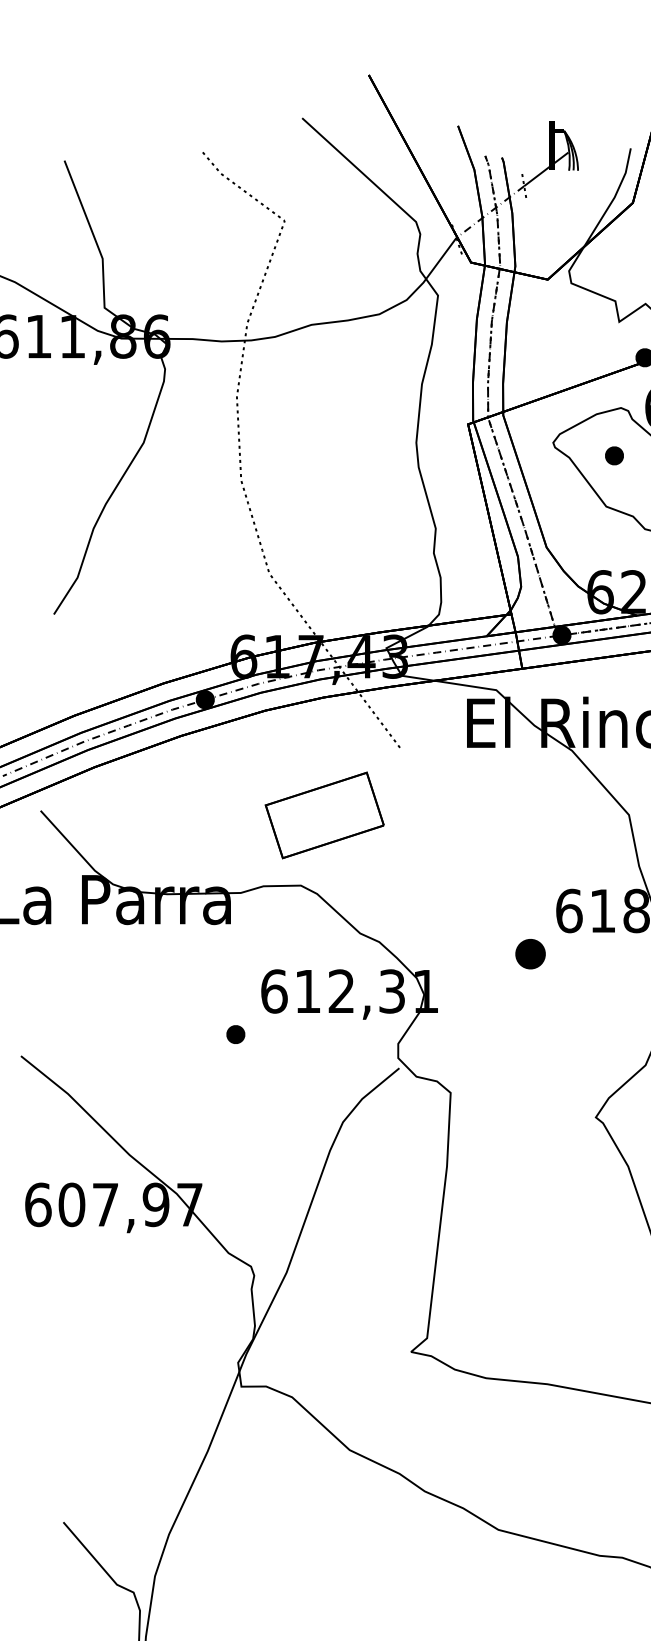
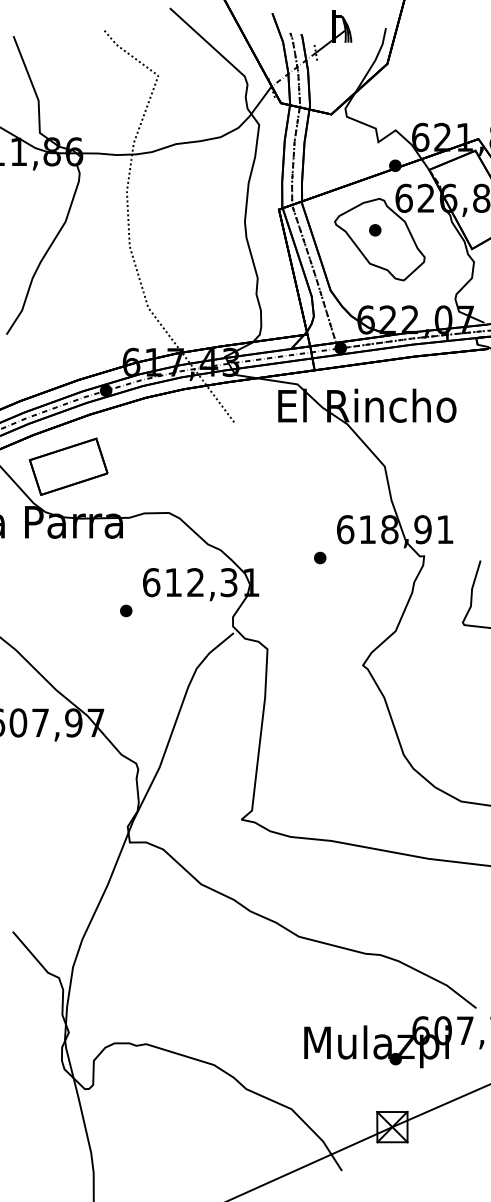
part: (324, 814) -> (68, 466), moved
part: (531, 953) -> (320, 557), size x0.62

